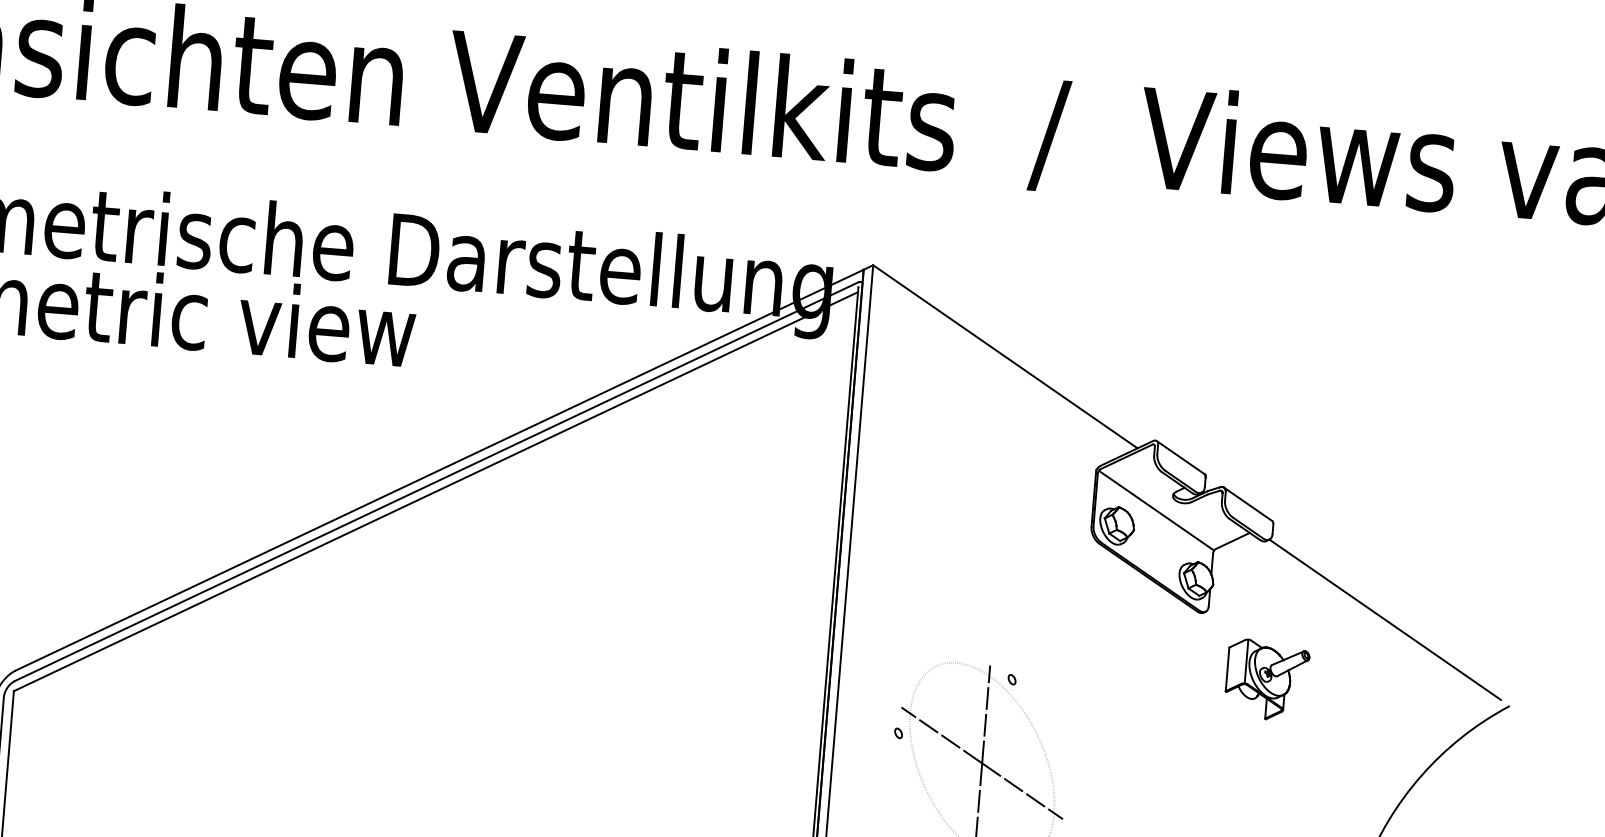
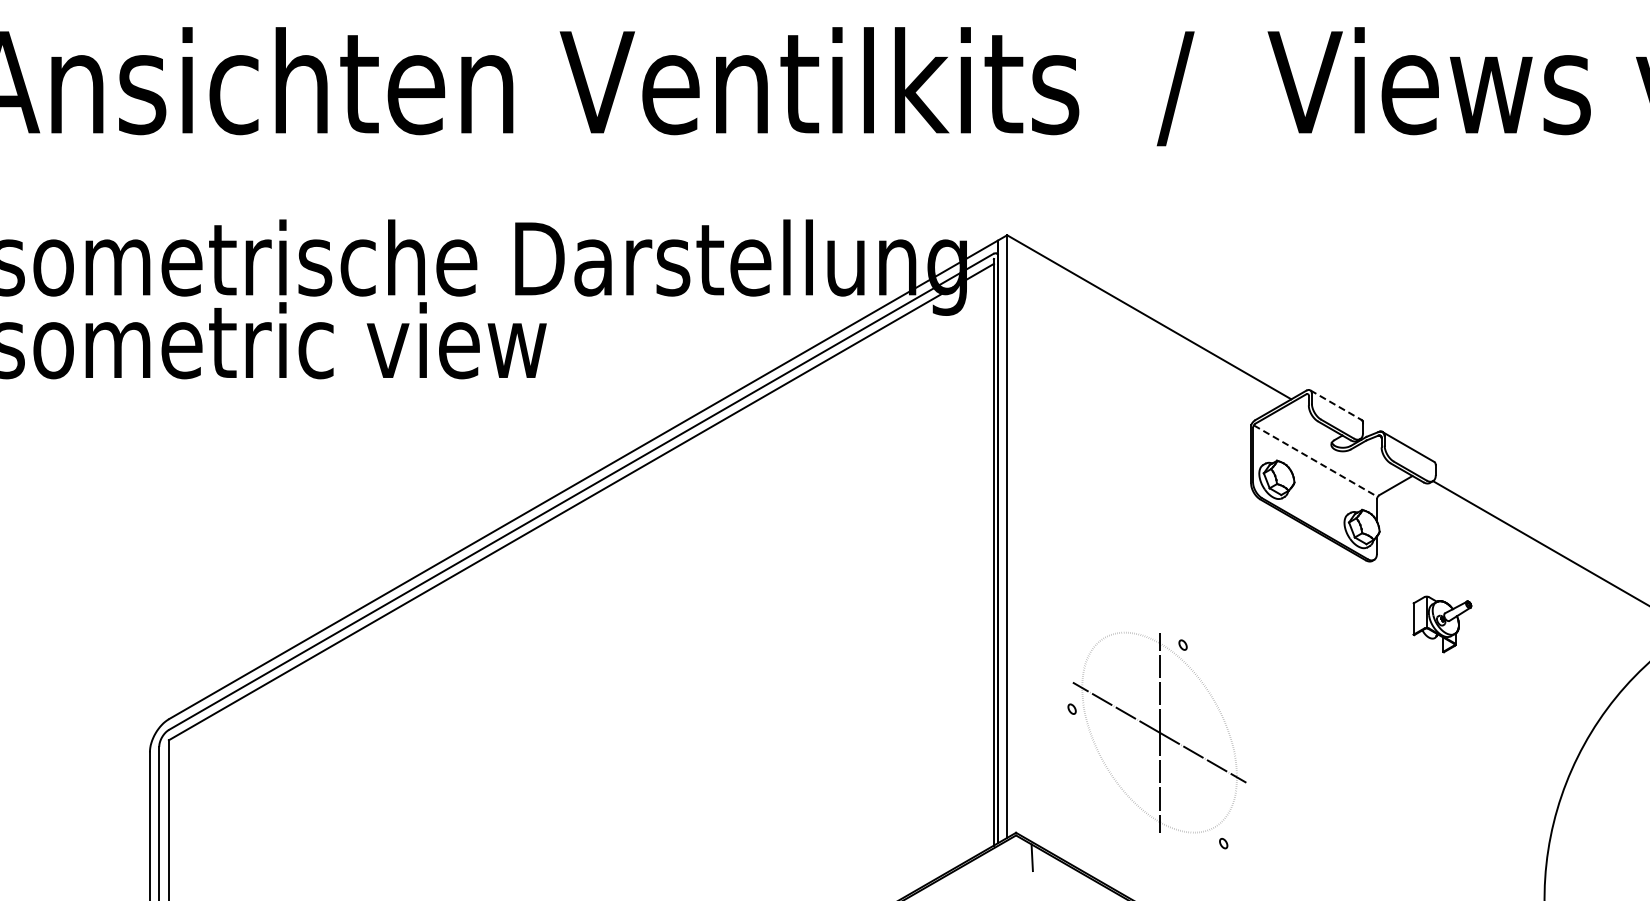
line: (1181, 457) -> (1336, 405), solid -> dashed
line: (1156, 510) -> (1315, 461), solid -> dashed
part: (1267, 680) -> (1442, 624), size x0.7

